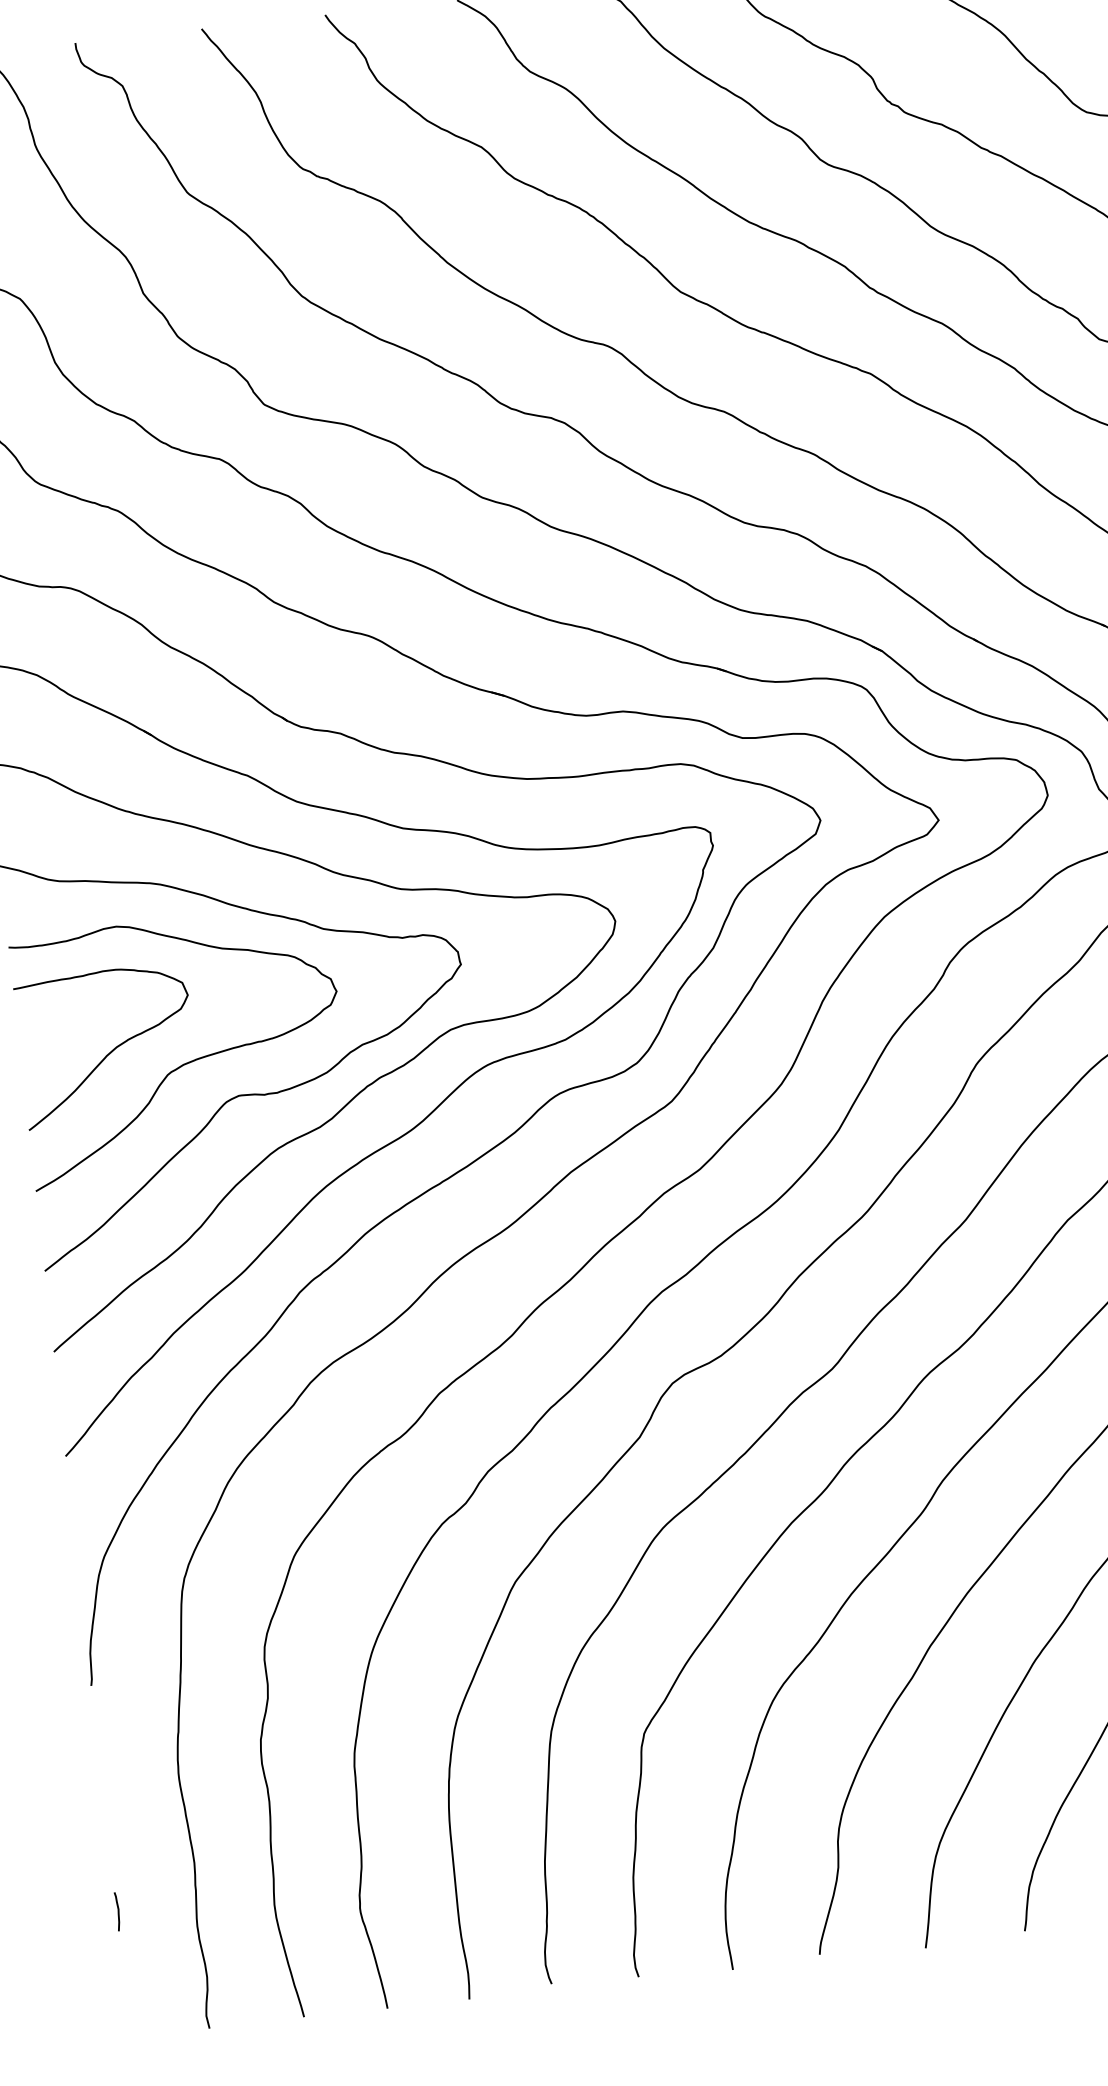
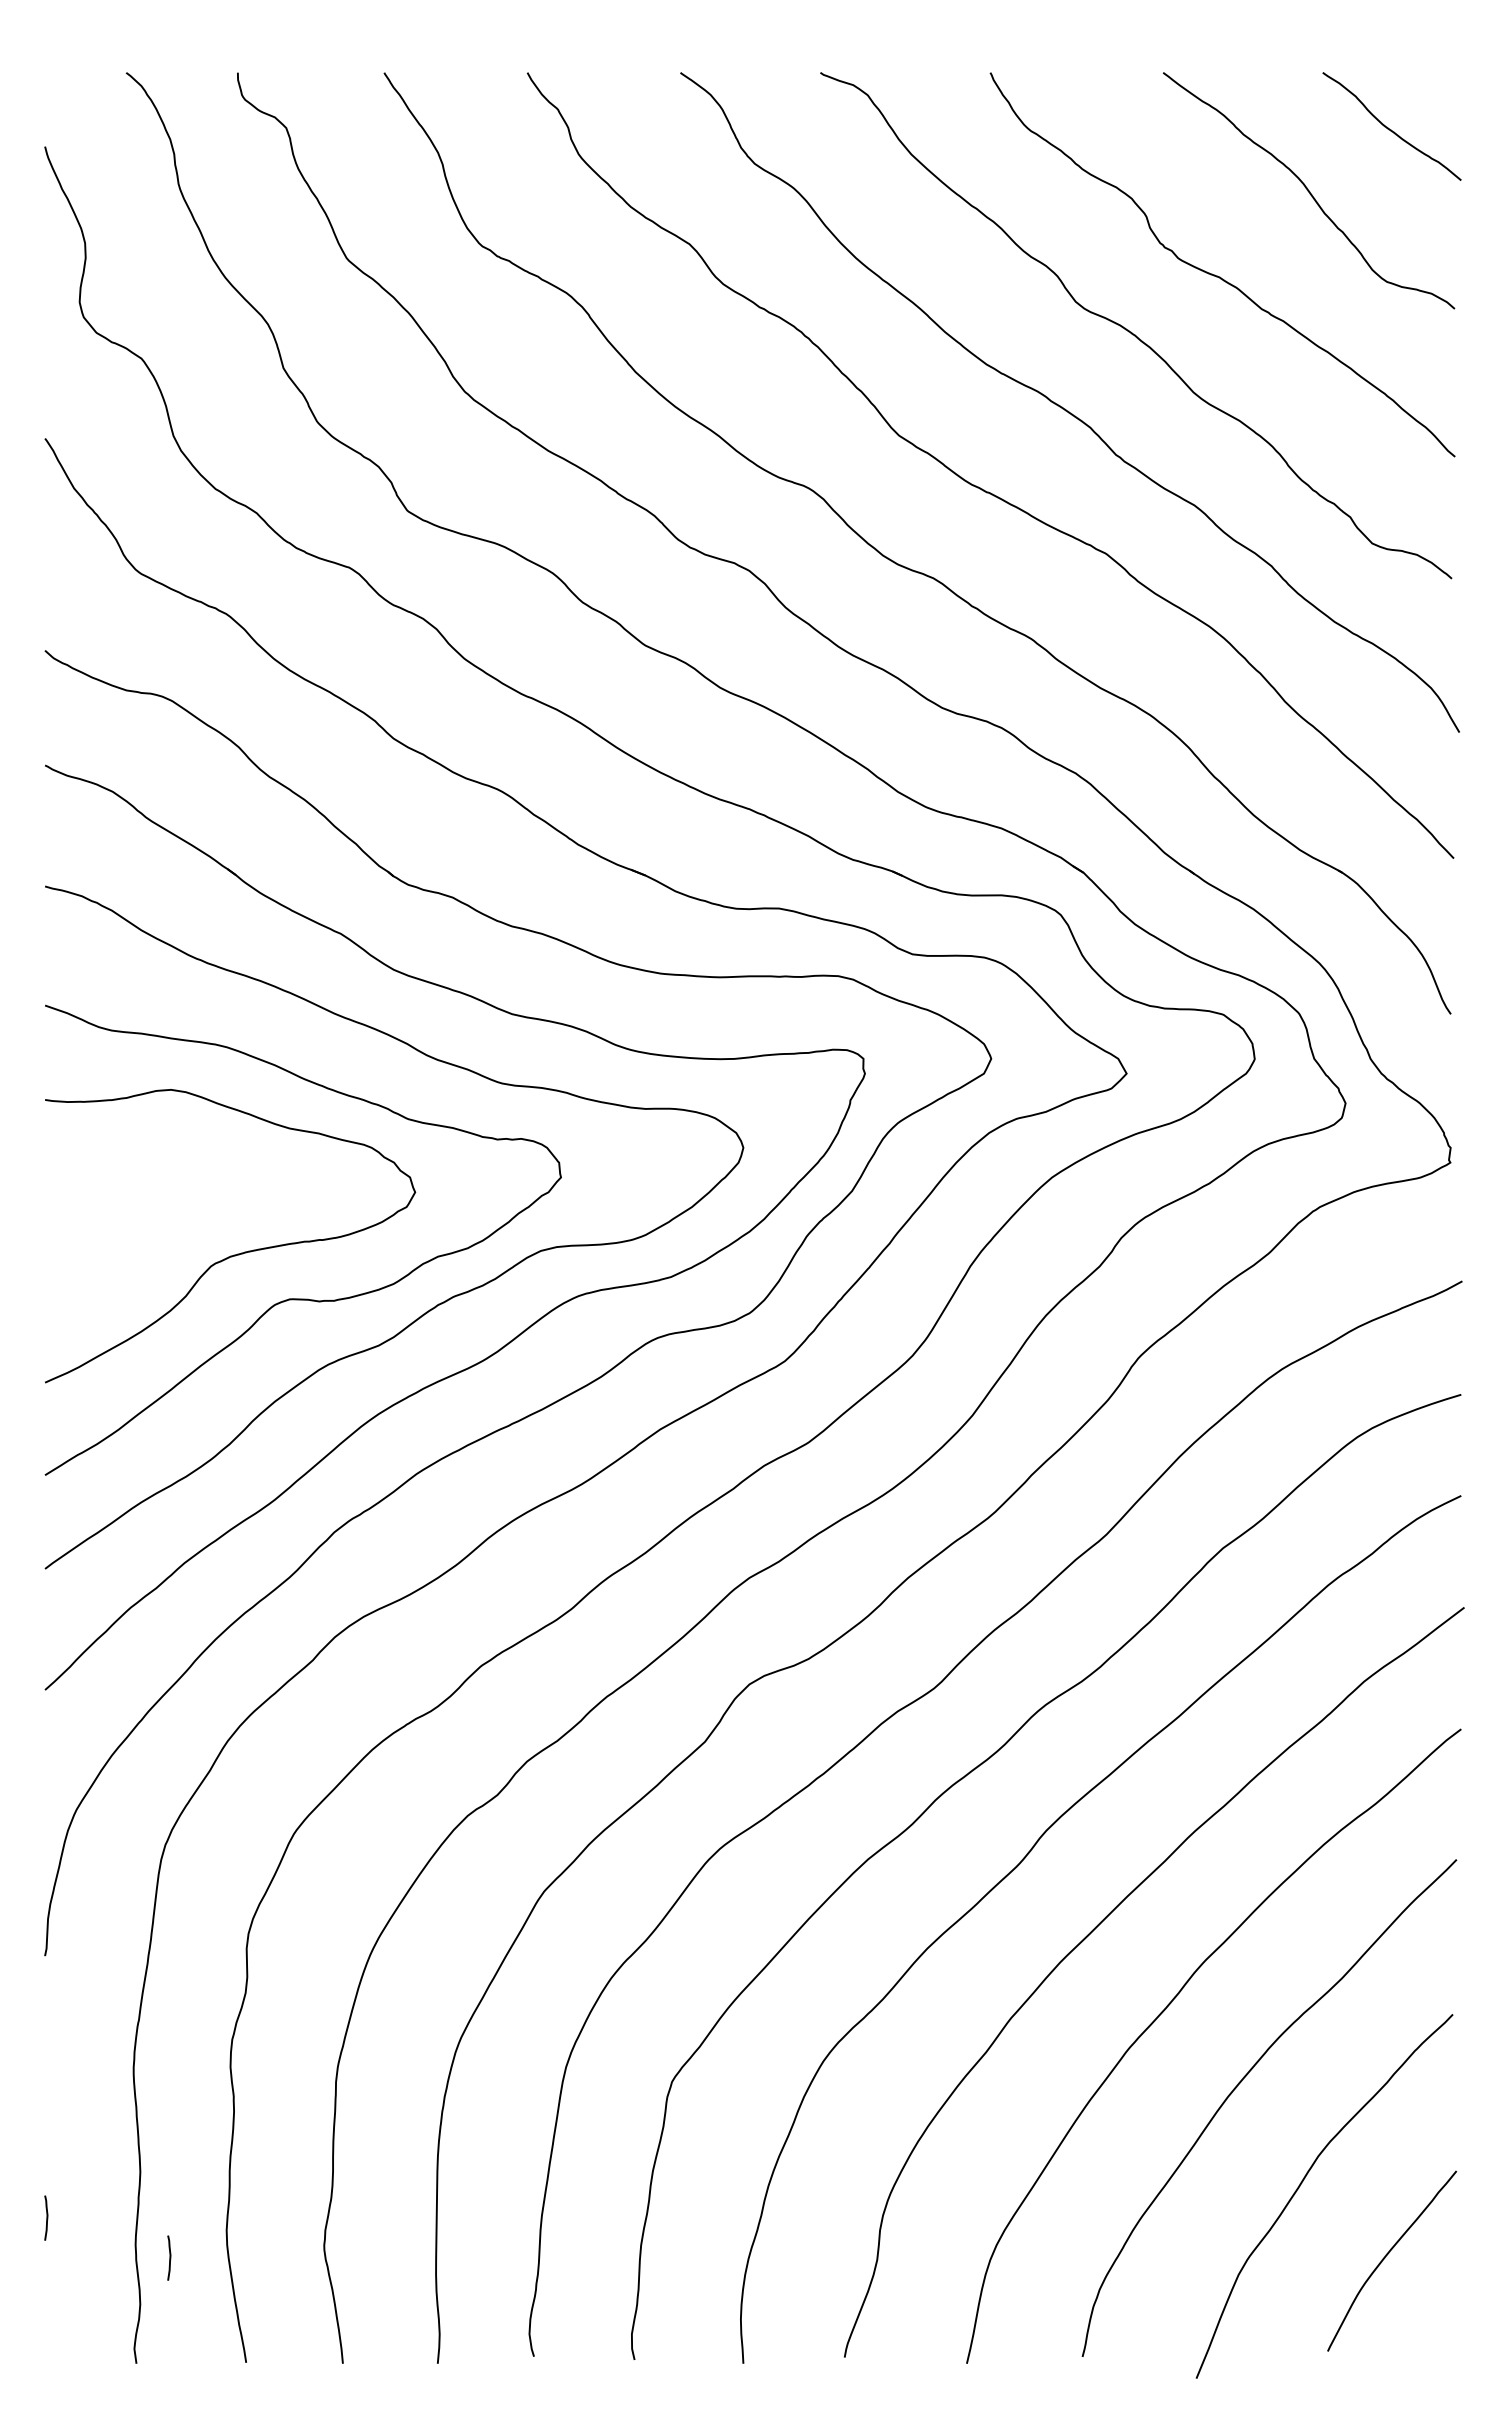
curve: (109, 1051) -> (147, 1232), removed
curve: (227, 1933) -> (169, 2257), added

